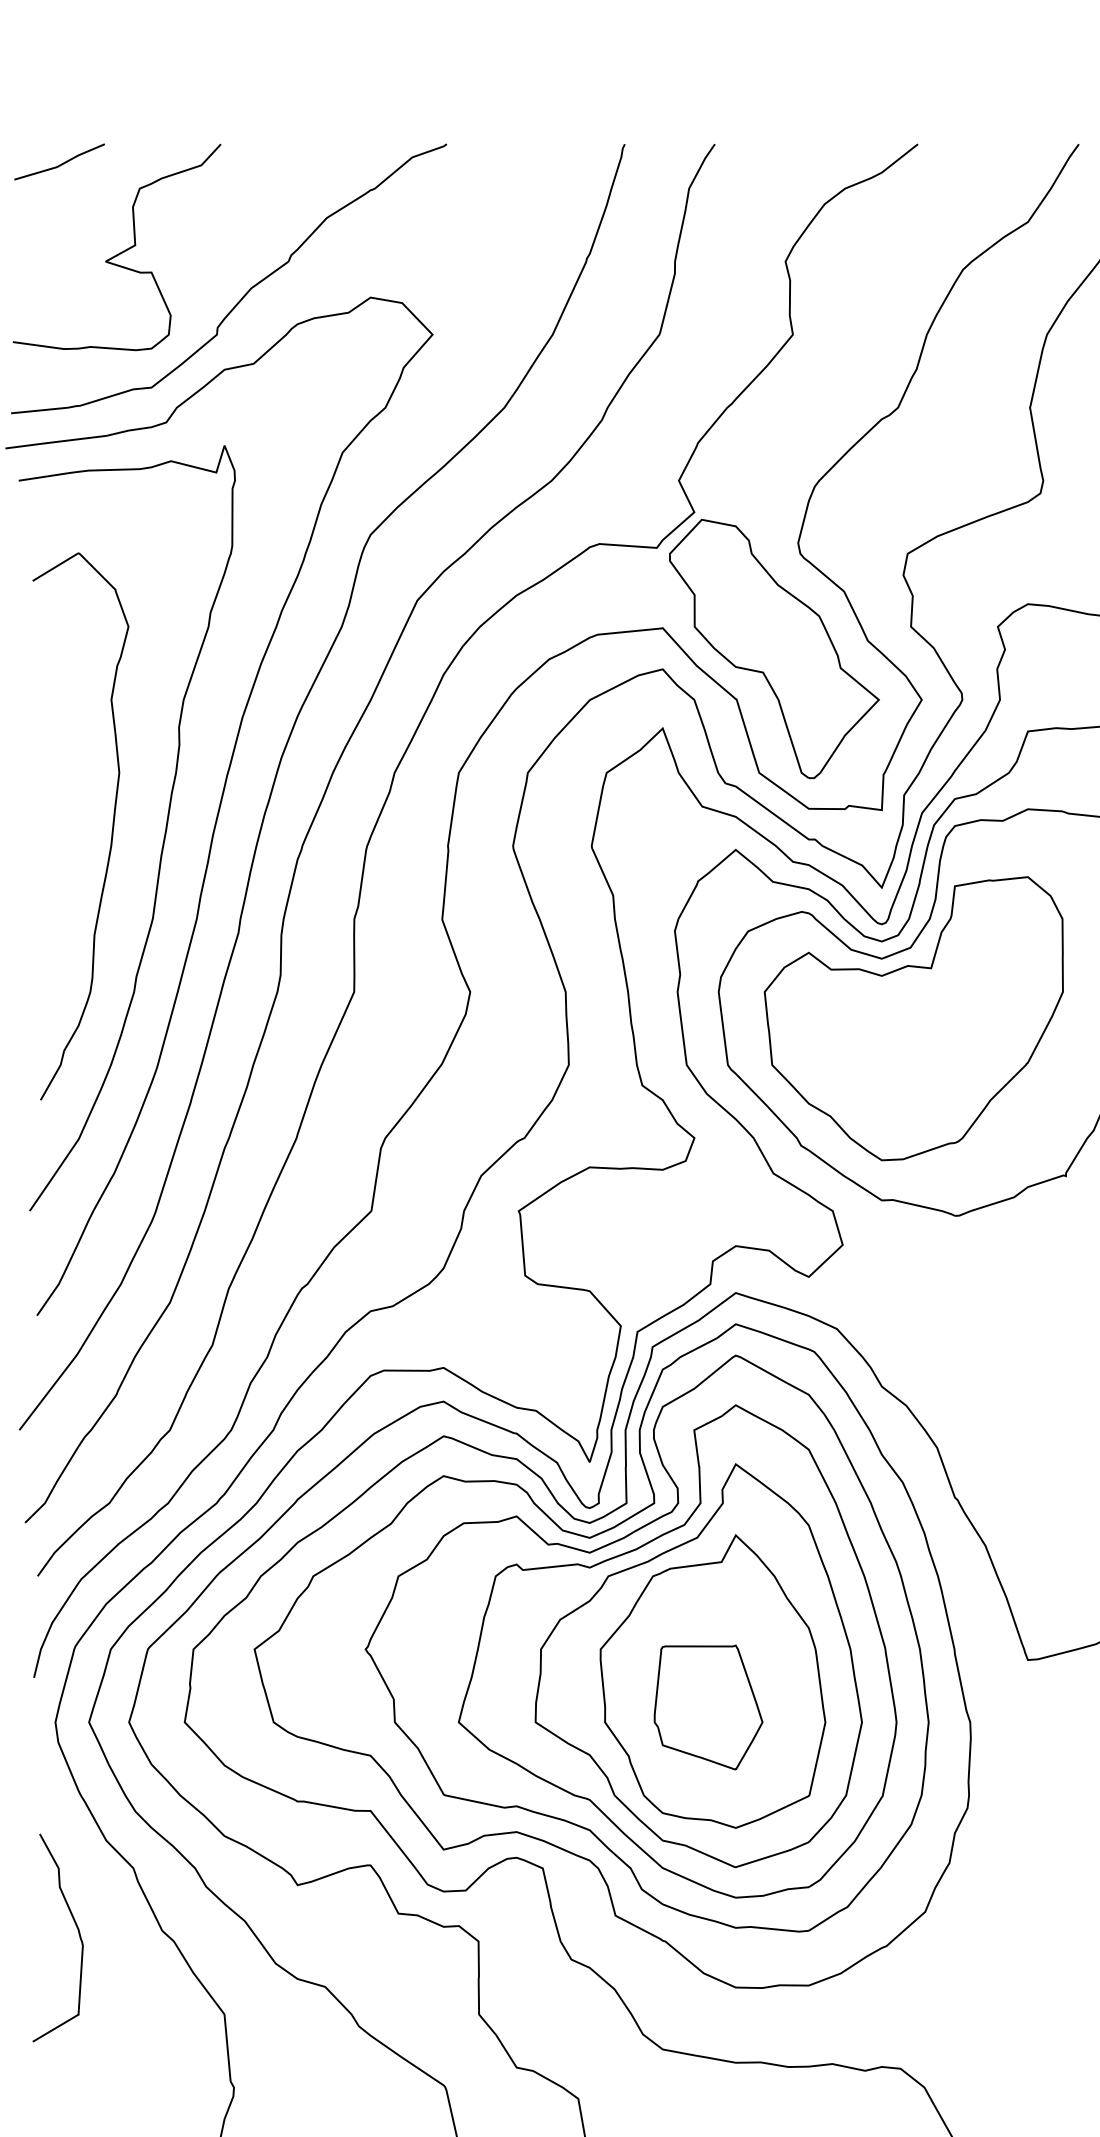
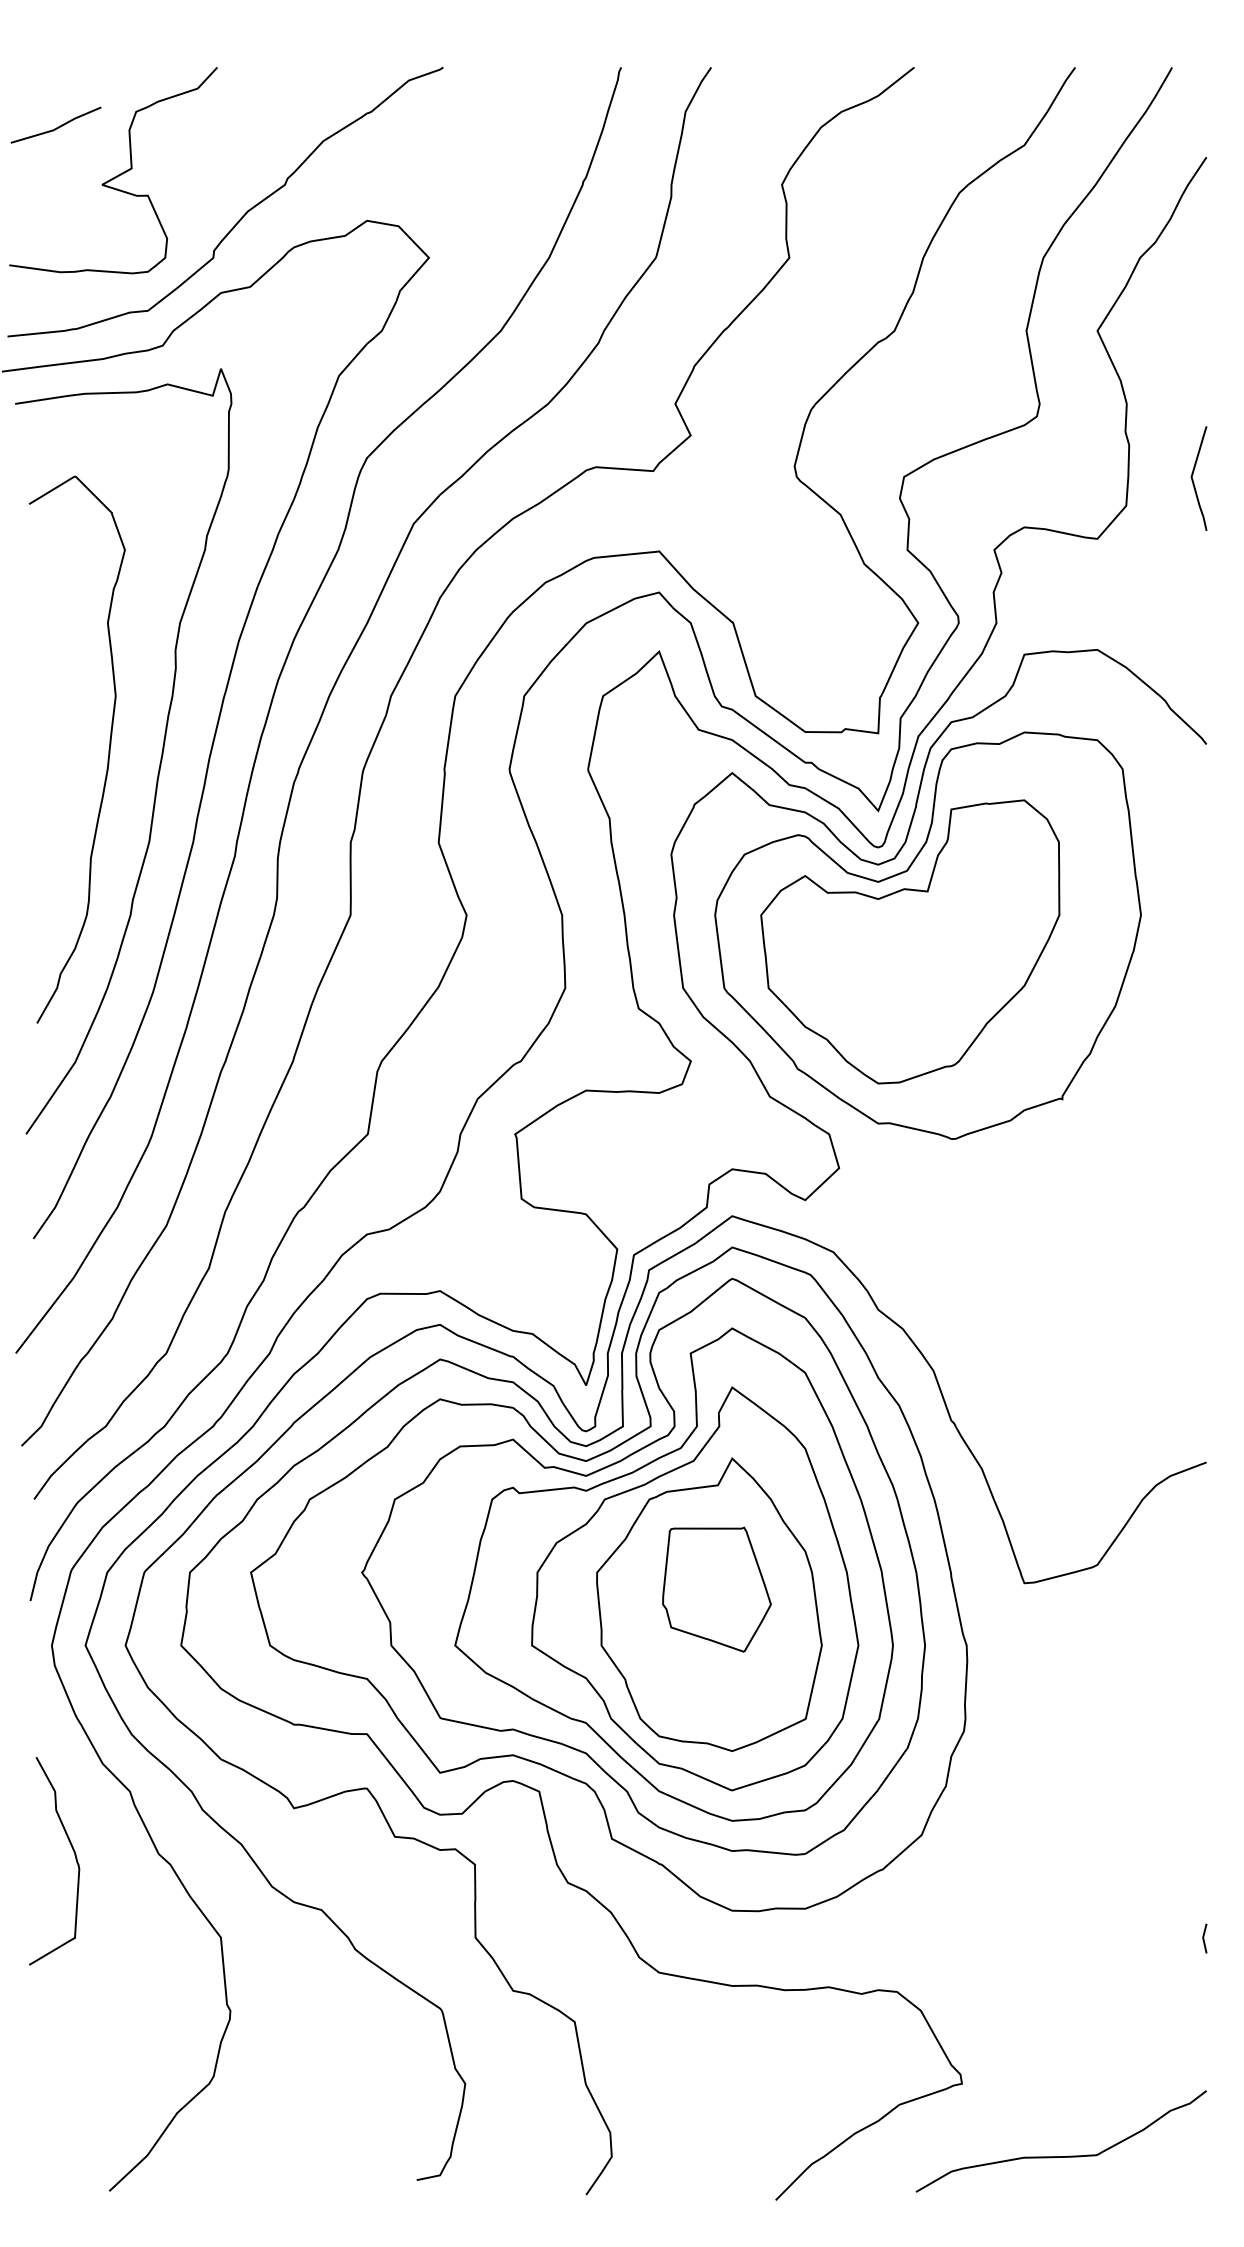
line: (60, 164) -> (56, 127), moved
part: (774, 649) -> (770, 572), removed
part: (708, 1707) -> (716, 1589), moved

